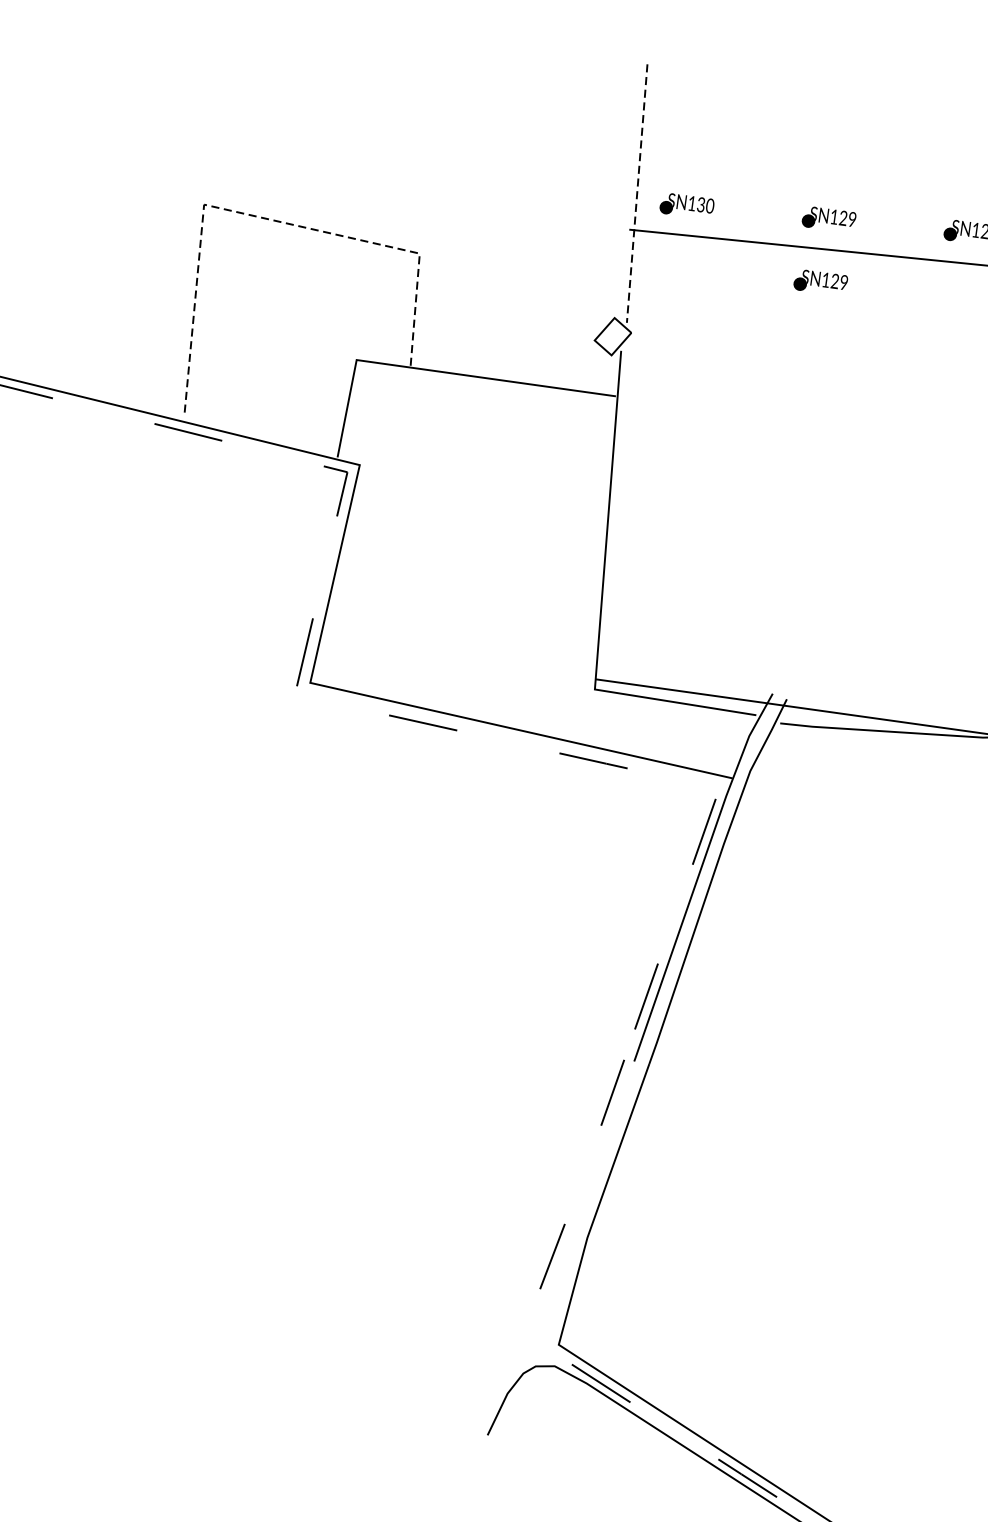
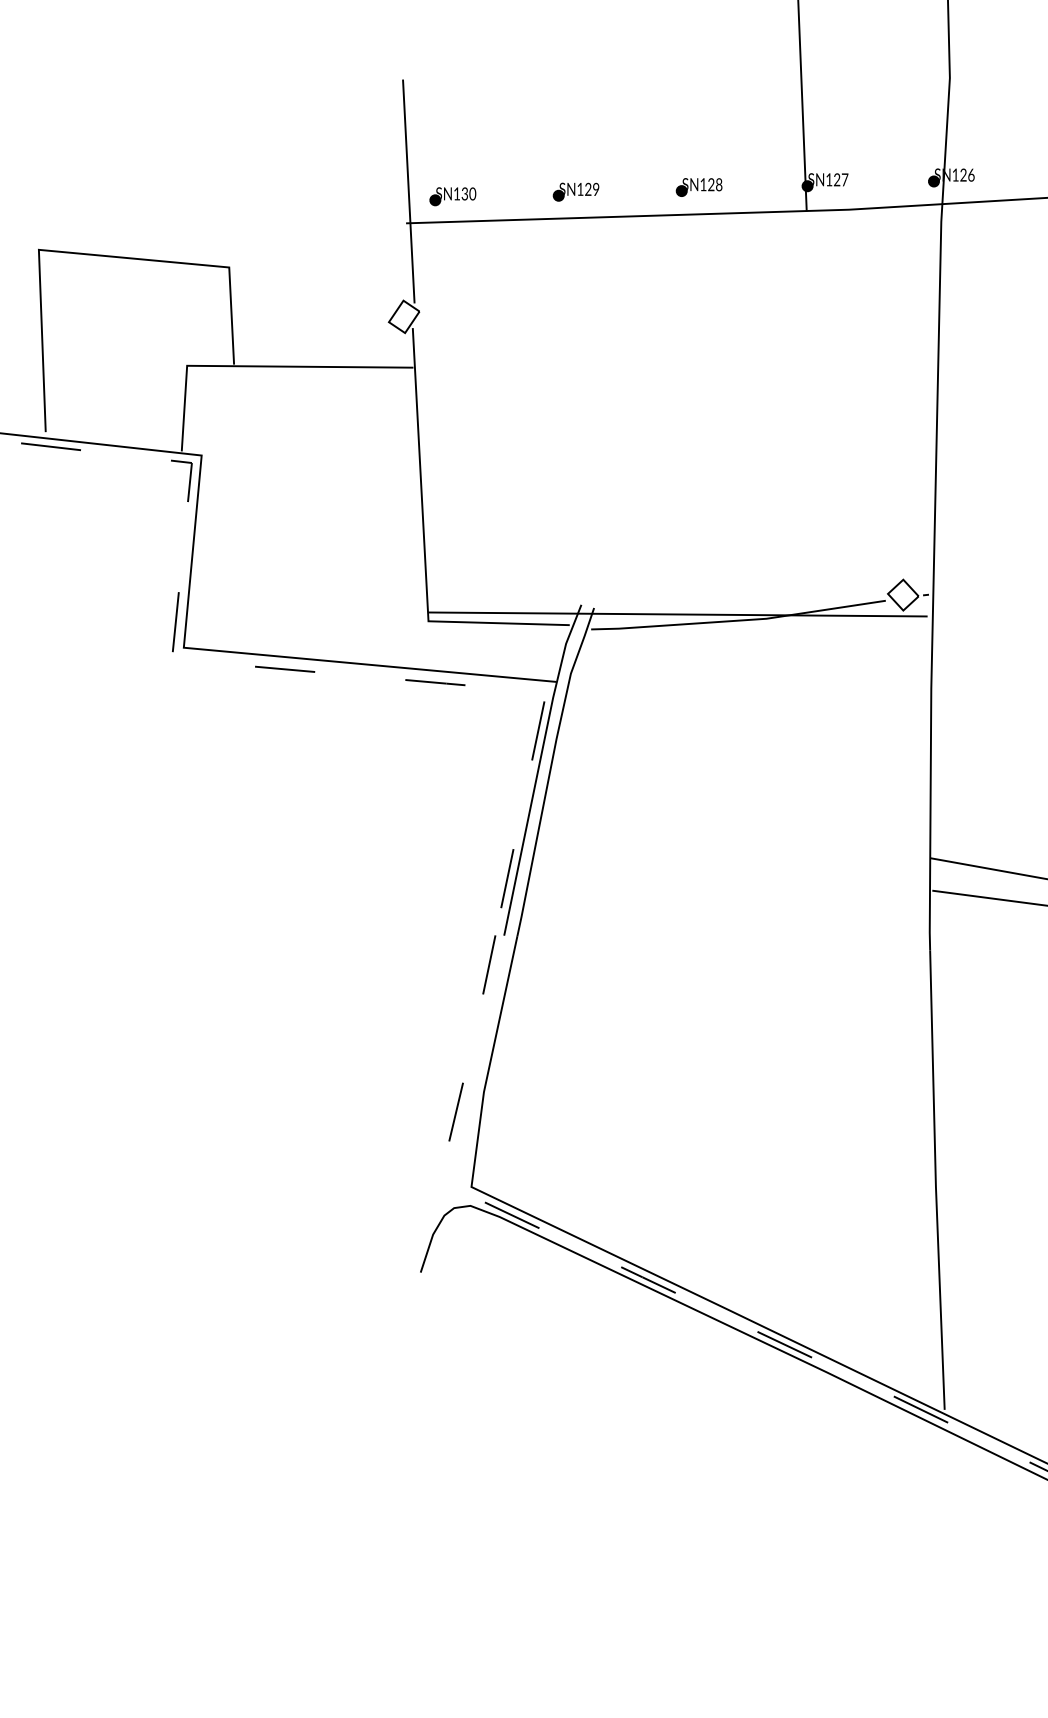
line: (636, 194) -> (408, 192), dashed -> solid
line: (263, 217) -> (91, 254), dashed -> solid
part: (820, 281) -> (575, 246), removed

